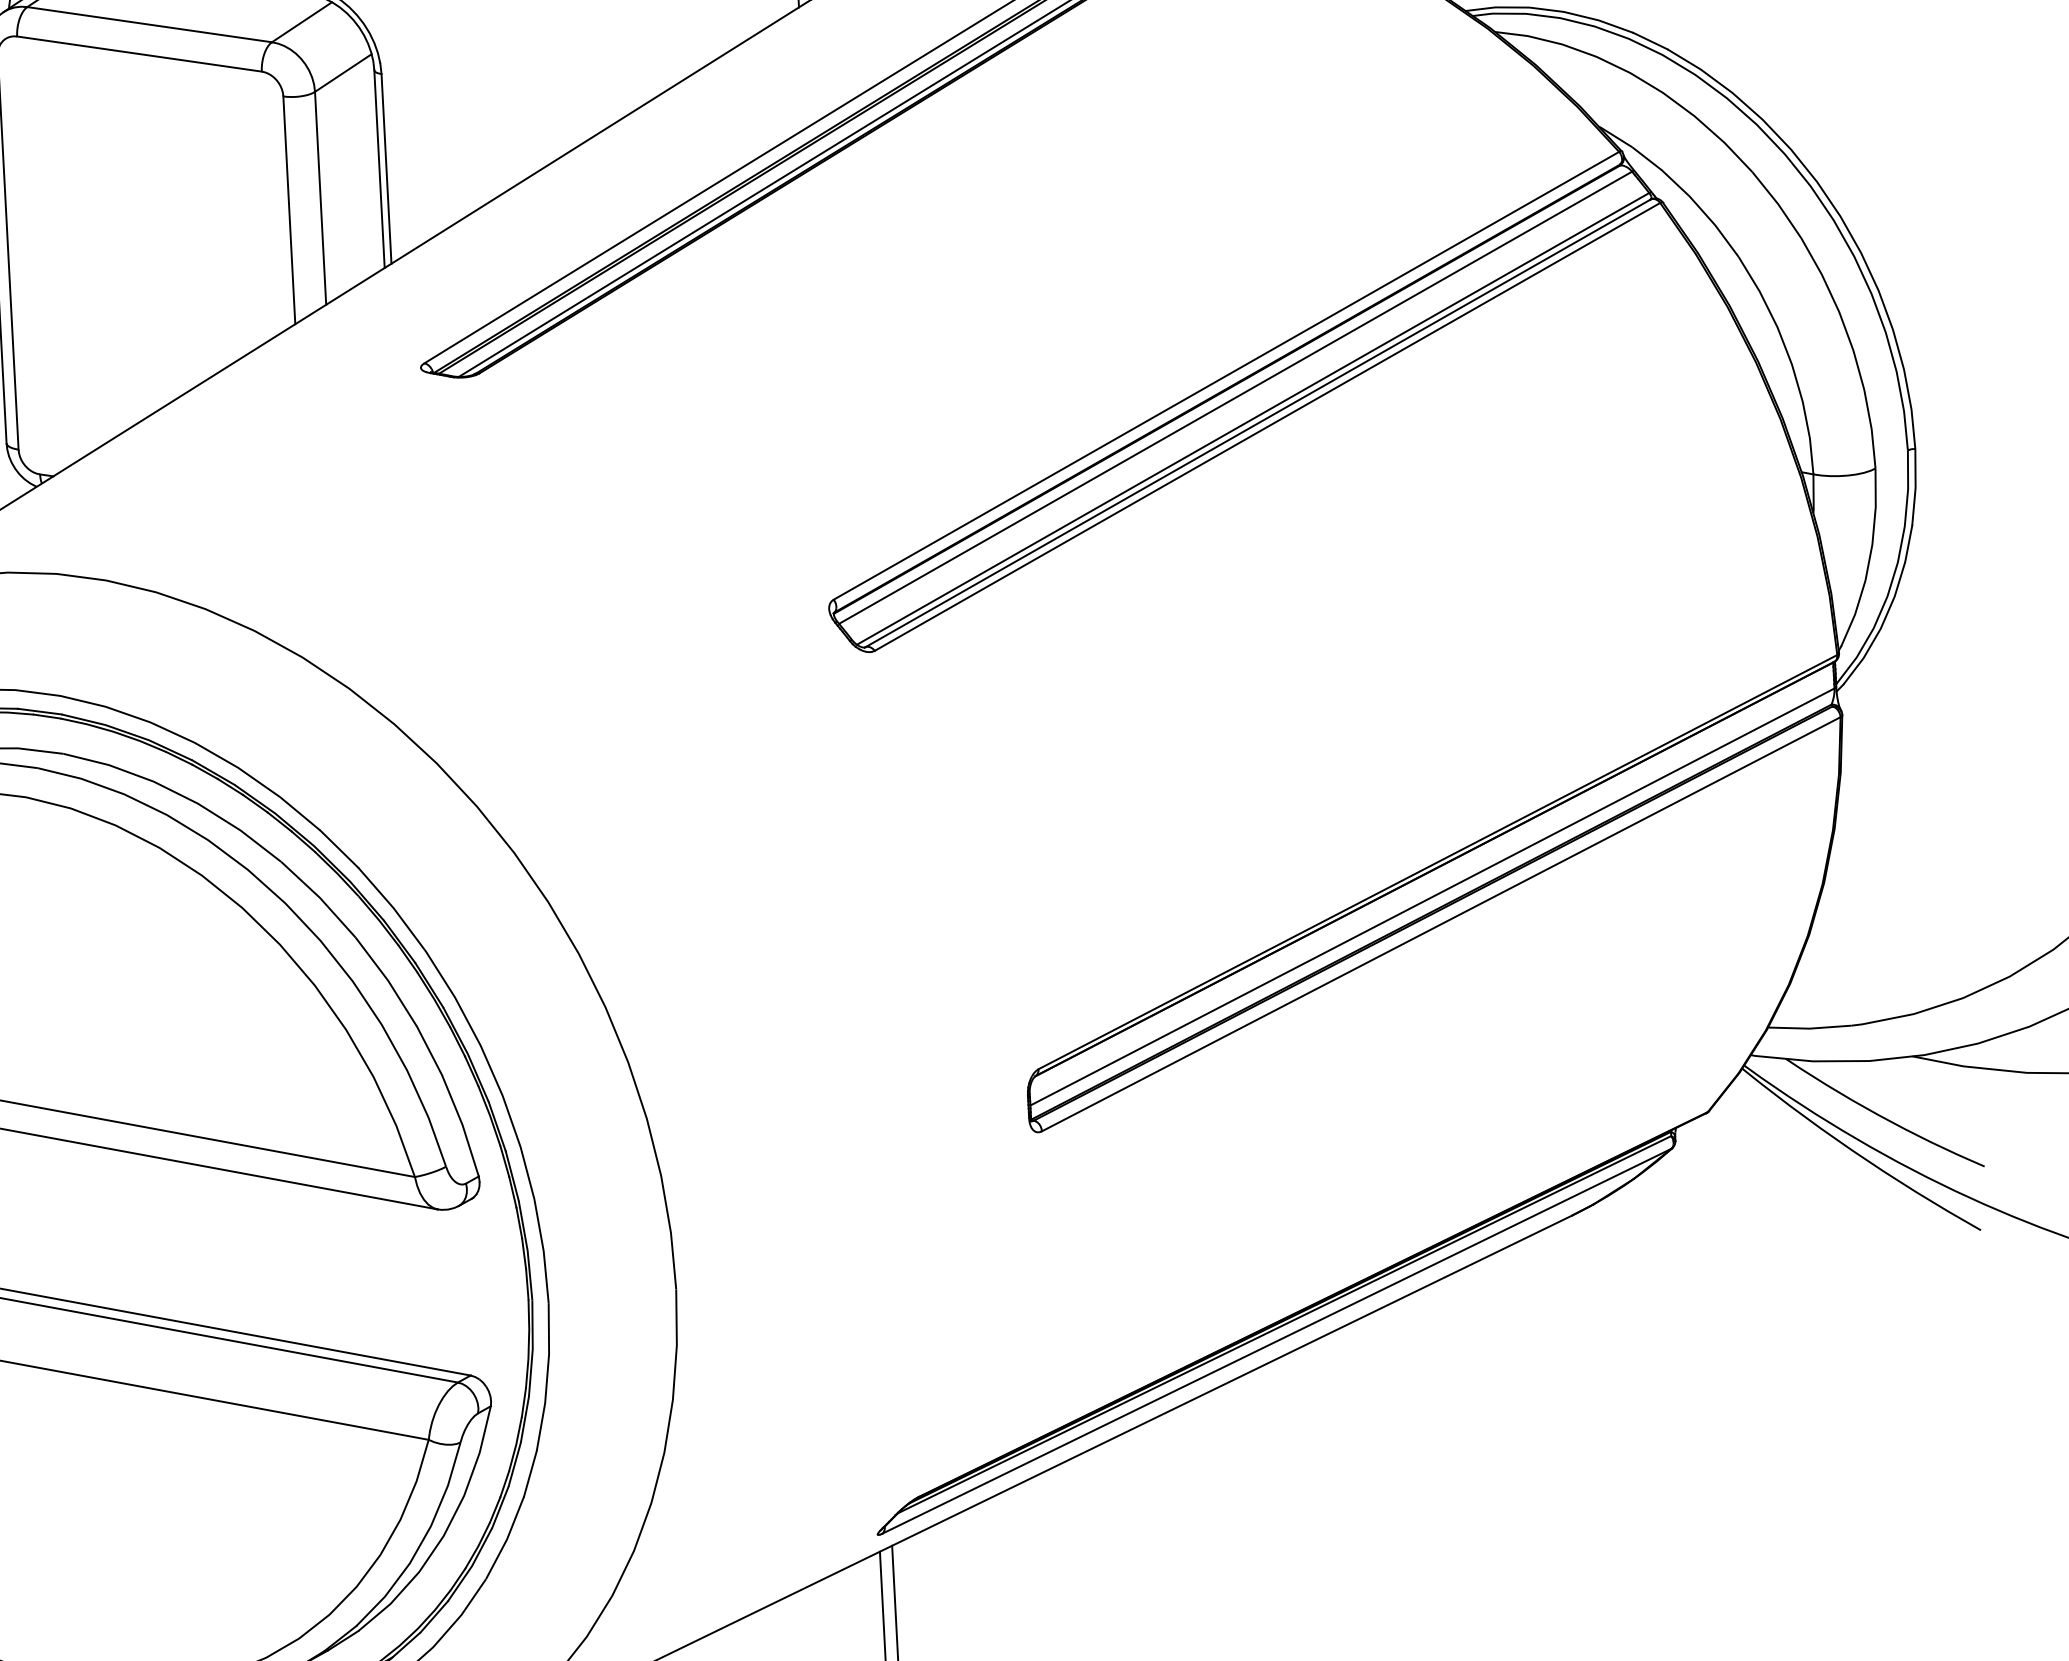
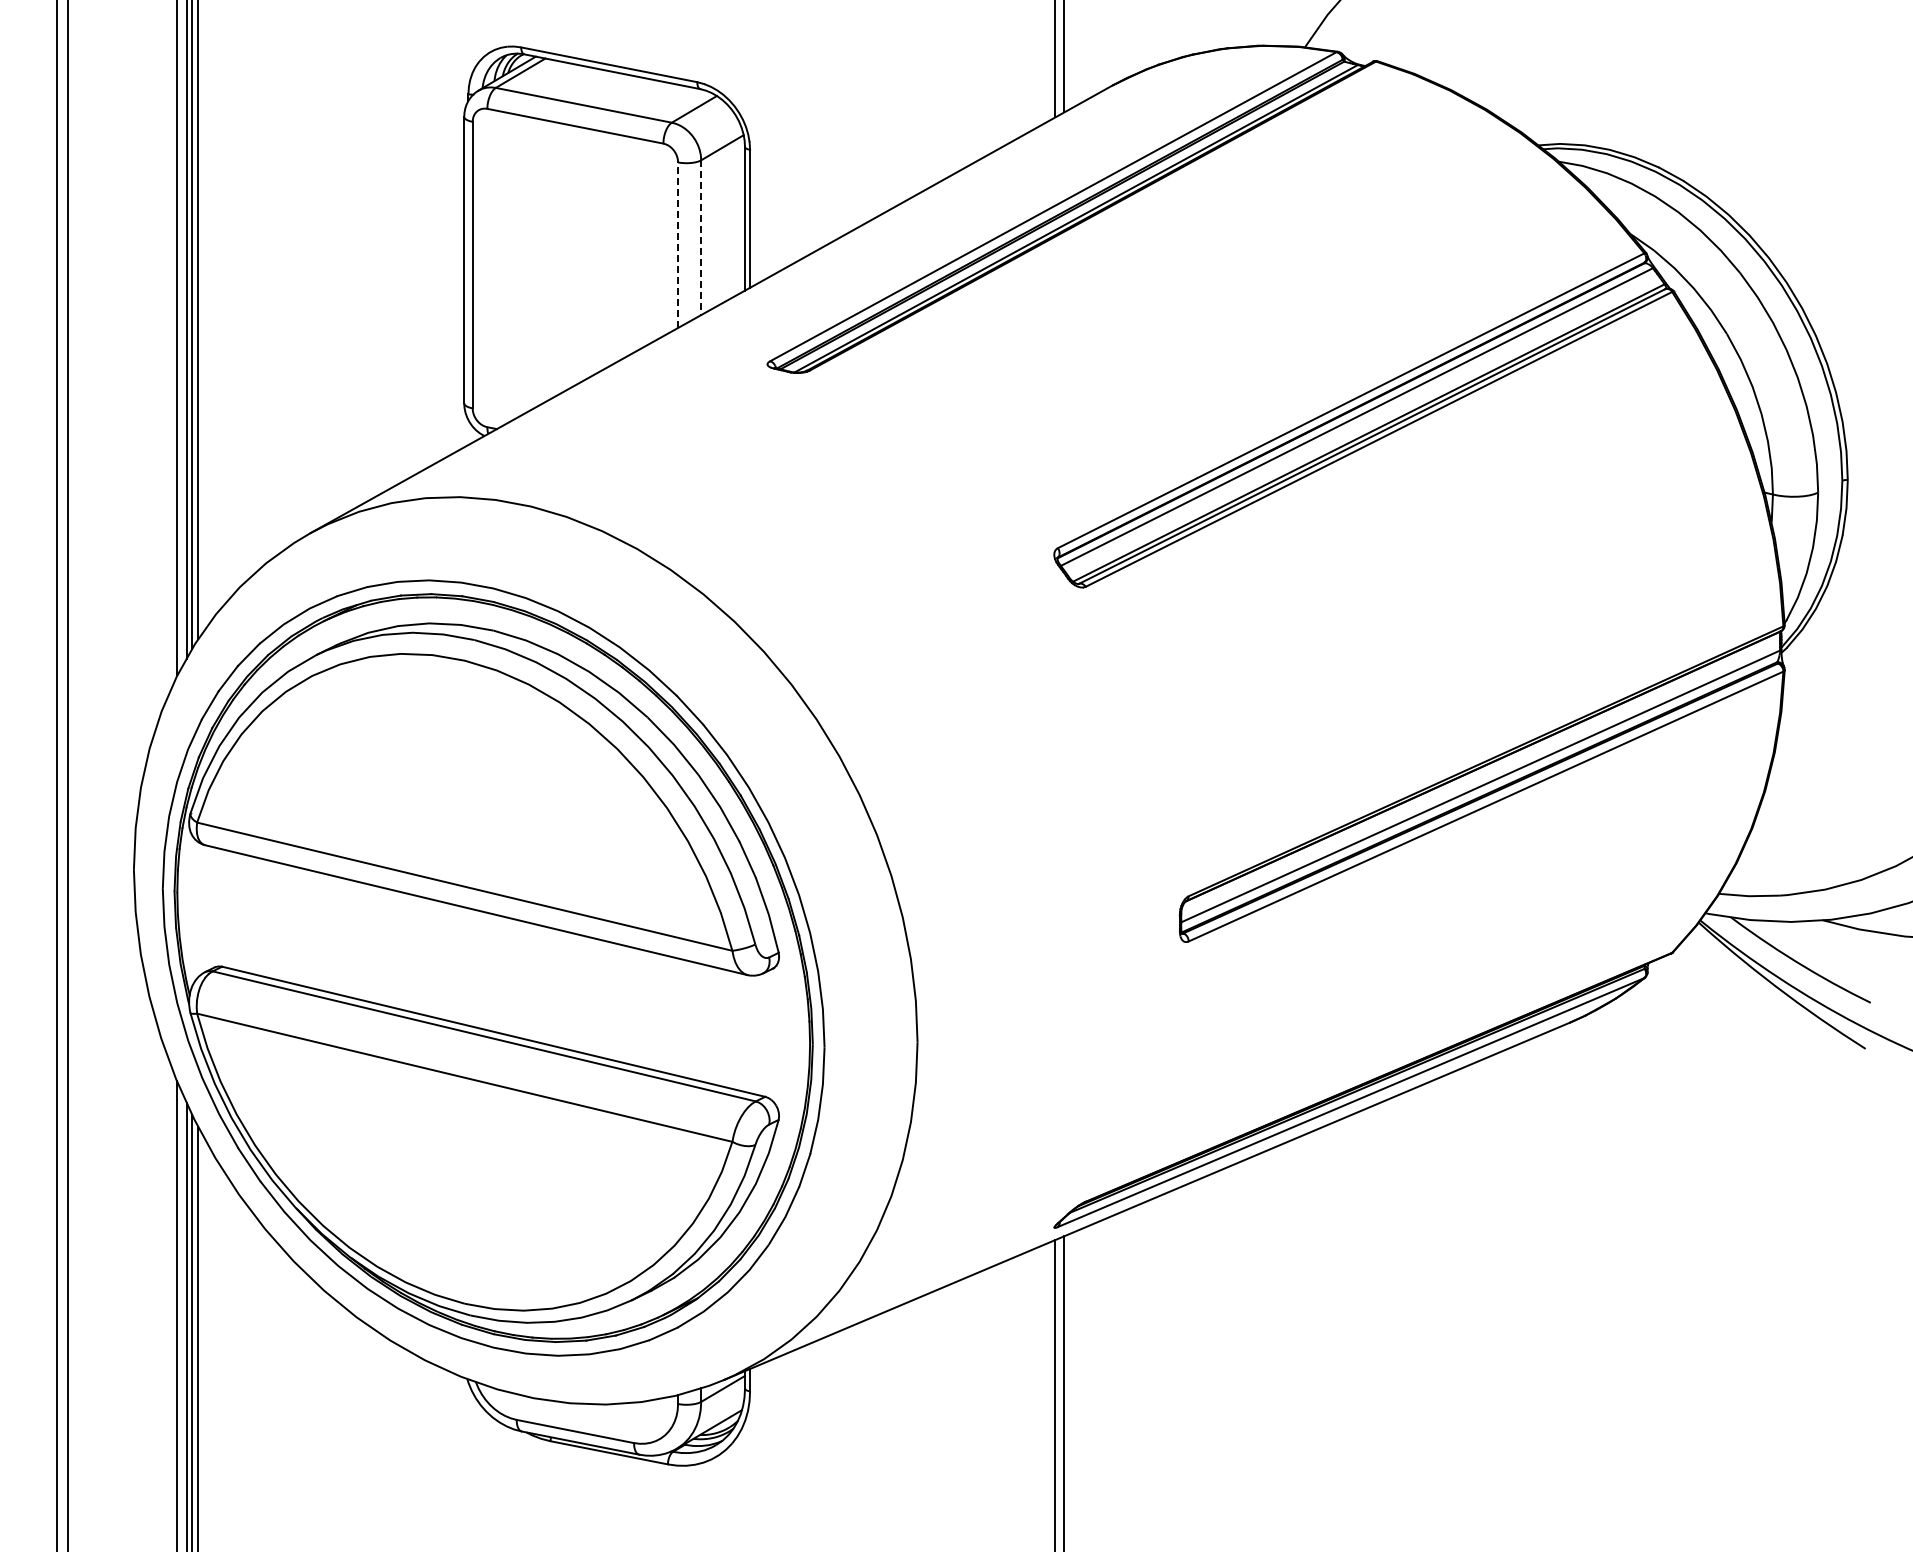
line: (321, 199) -> (701, 238), solid -> dashed
line: (289, 210) -> (678, 245), solid -> dashed

